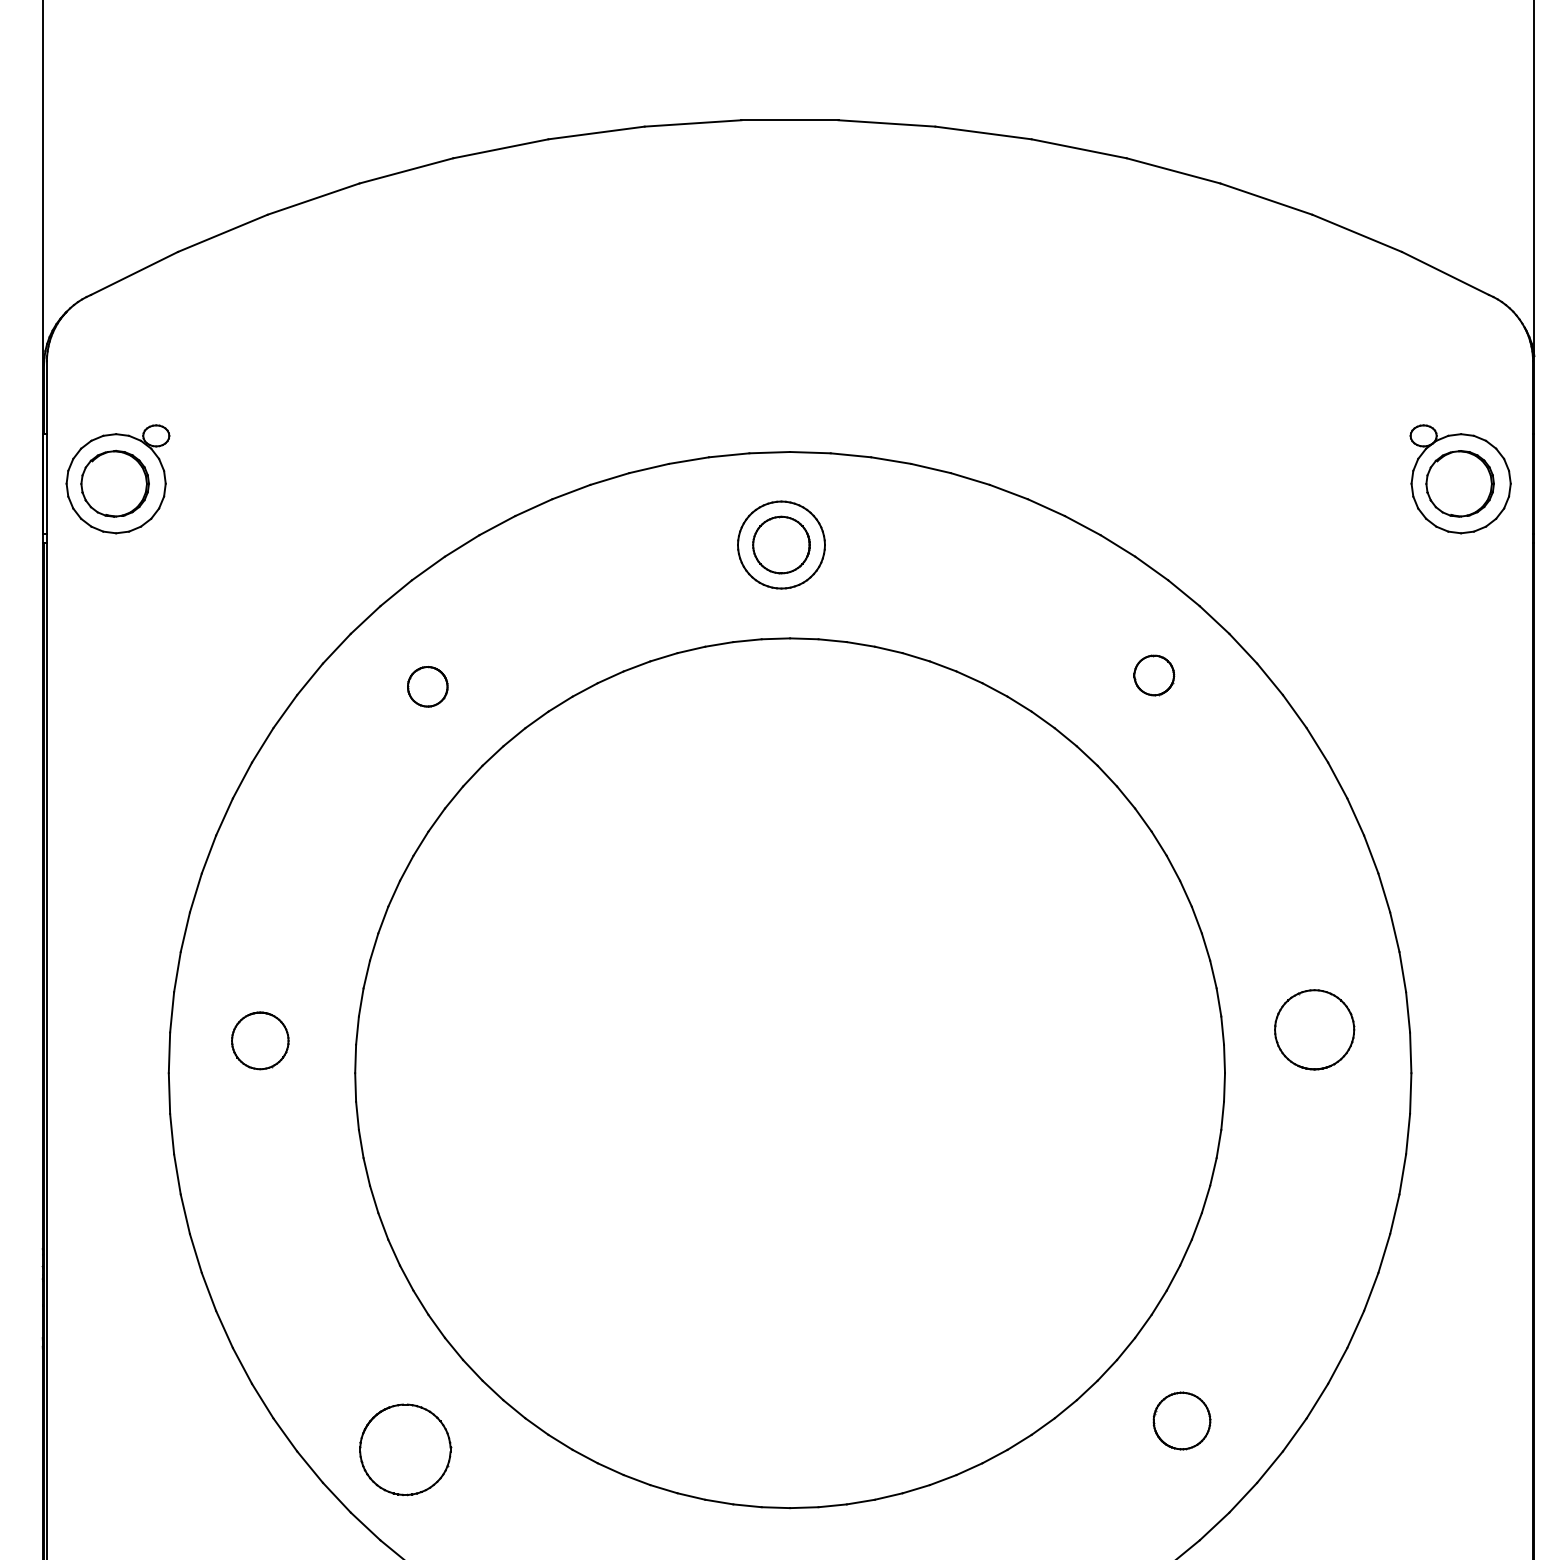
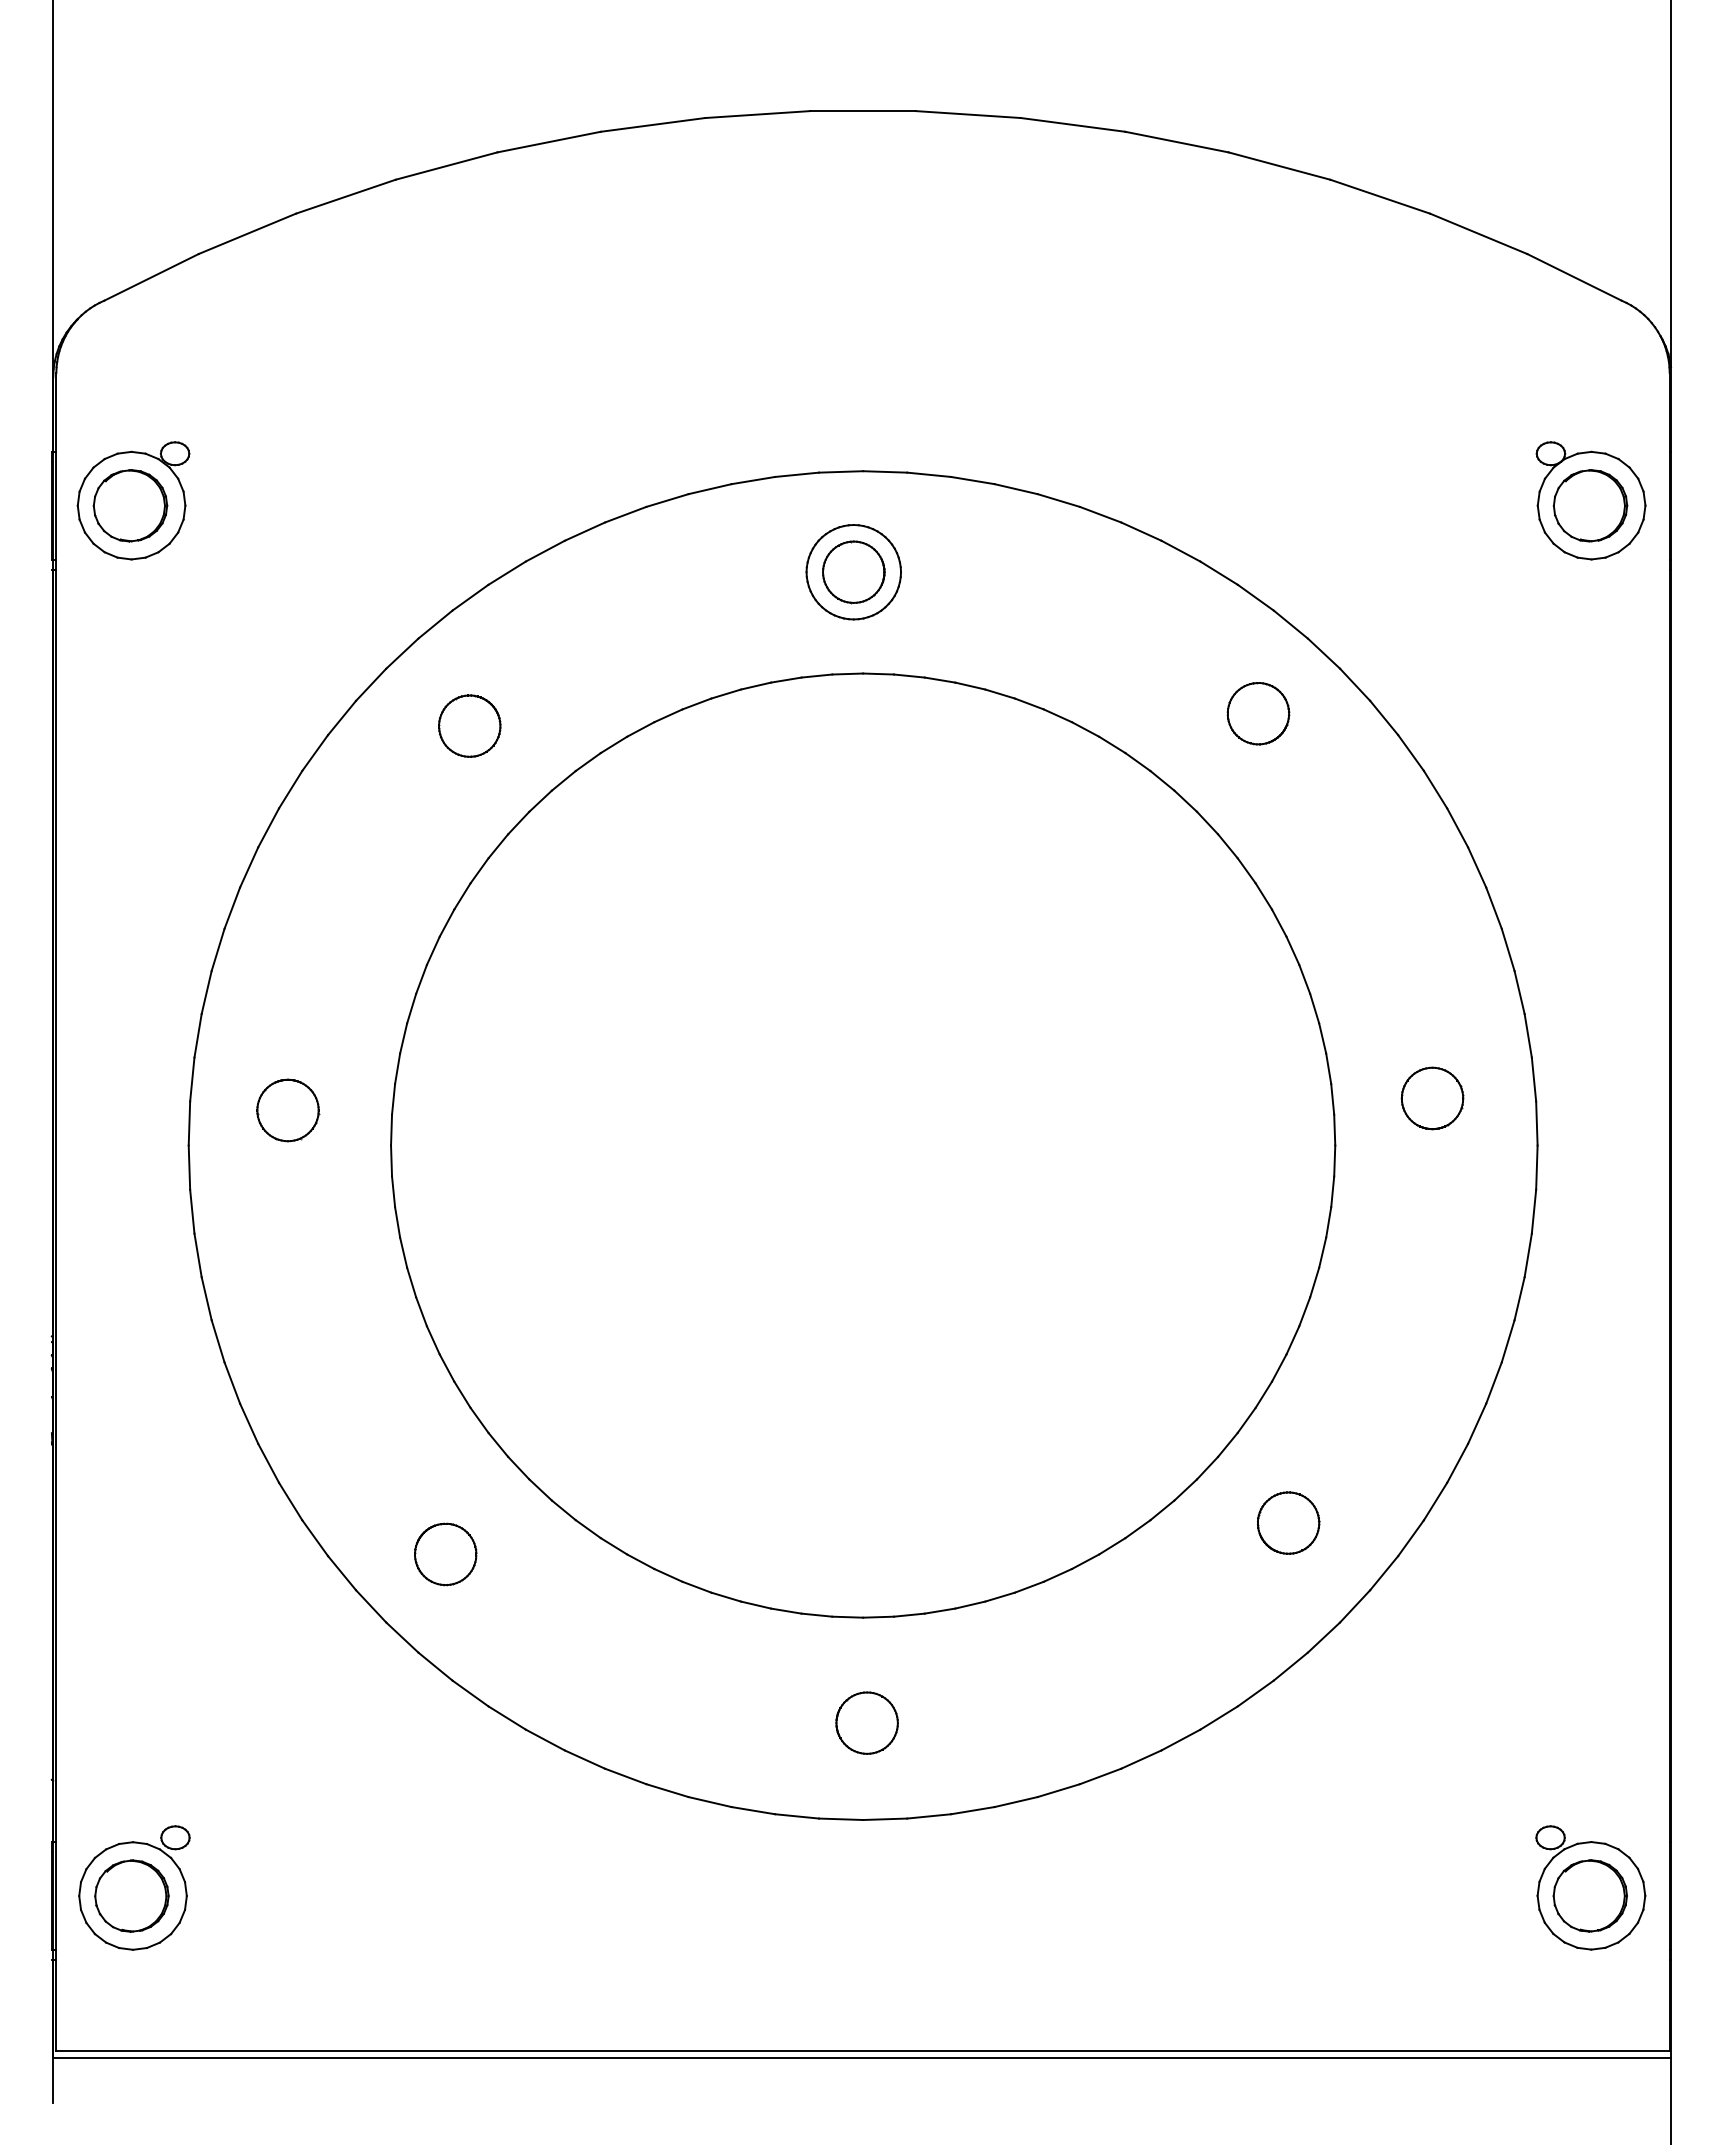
part: (1154, 675) -> (1258, 713), size x1.43
part: (427, 686) -> (469, 725), size x1.43
part: (1314, 1029) -> (1432, 1098), size x0.71
part: (405, 1449) -> (445, 1554), size x0.62

